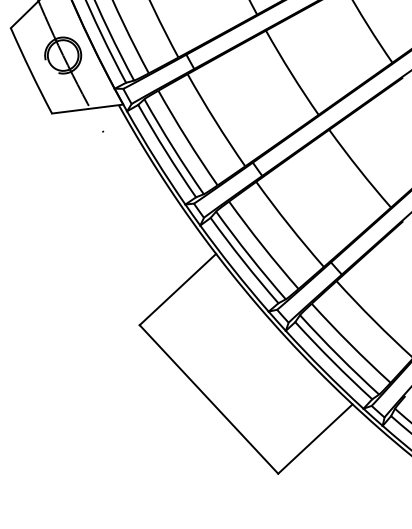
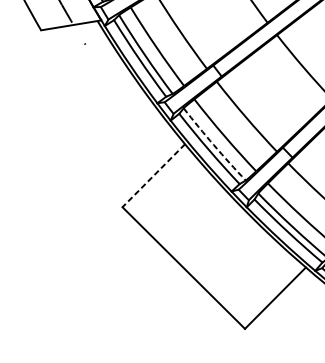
arc: (249, 256) -> (213, 145), solid -> dashed
line: (177, 289) -> (153, 175), solid -> dashed

